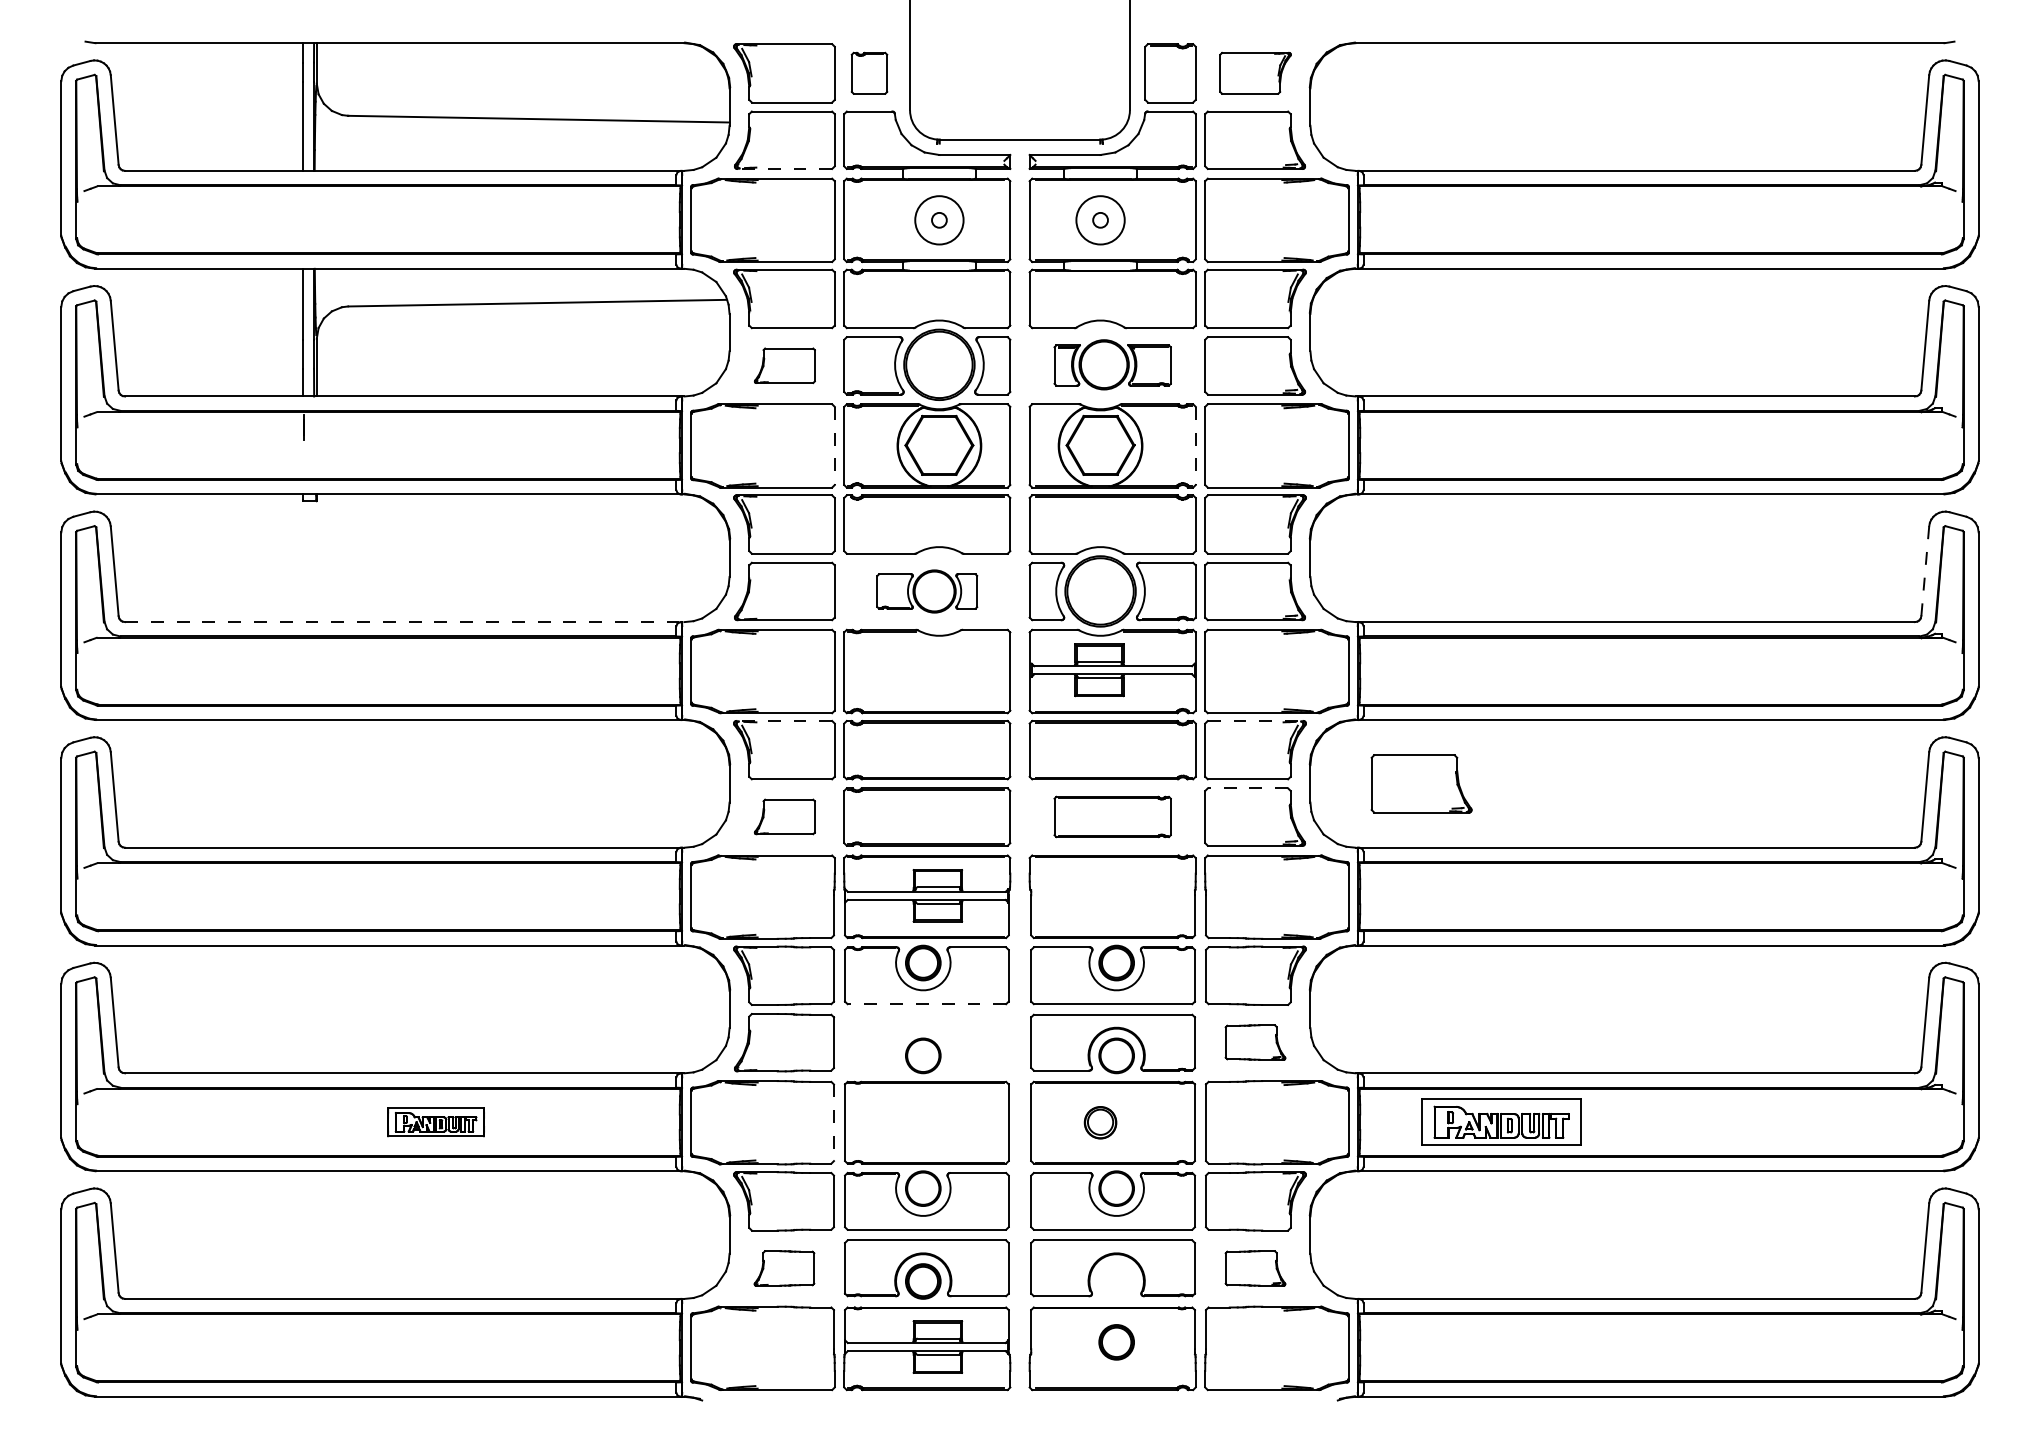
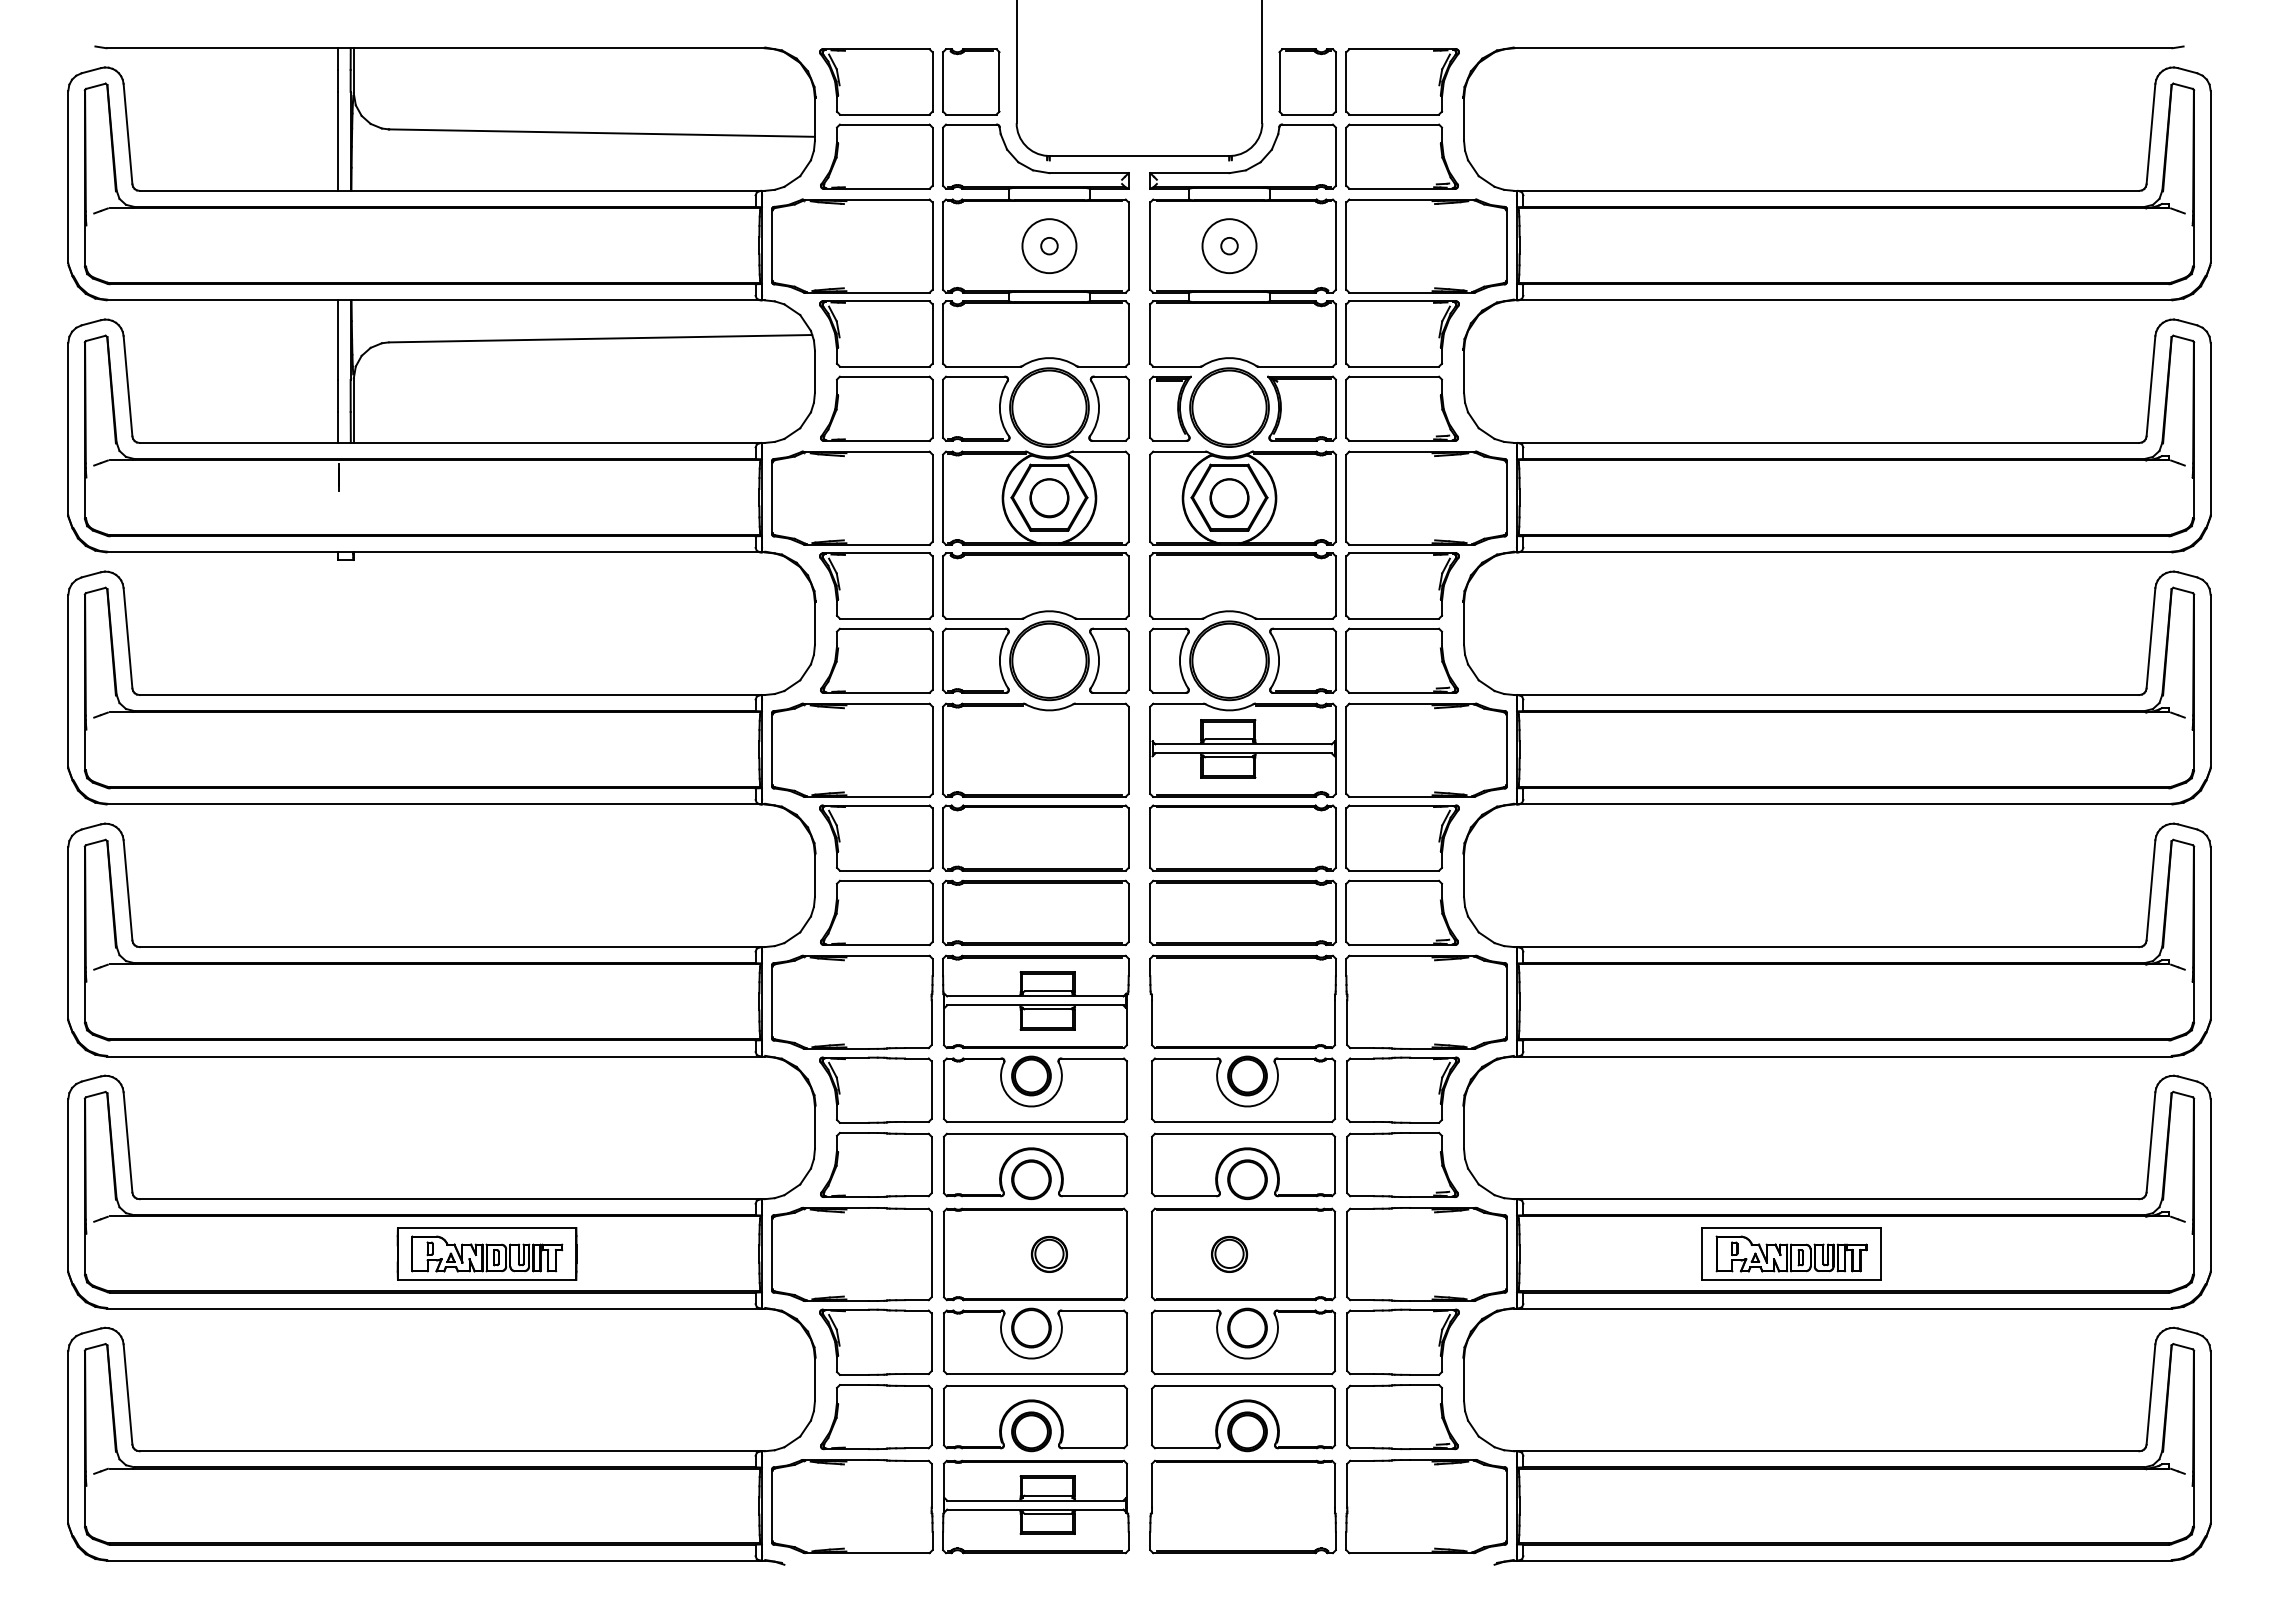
part: (869, 72) -> (971, 81), size x1.43
part: (1255, 72) -> (1402, 81), size x1.43
line: (784, 168) -> (876, 188), dashed -> solid
part: (1112, 364) -> (1242, 407), size x1.43
part: (784, 365) -> (876, 408), size x1.67
line: (834, 446) -> (932, 498), dashed -> solid
circle: (939, 446) -> (1049, 498), added
circle: (1100, 446) -> (1229, 498), added
line: (1195, 446) -> (1335, 498), dashed -> solid
line: (1925, 570) -> (2151, 637), dashed -> solid
part: (926, 591) -> (1035, 660), size x1.67
line: (405, 622) -> (452, 695), dashed -> solid
line: (783, 720) -> (875, 805), dashed -> solid
line: (1256, 720) -> (1403, 805), dashed -> solid
part: (1420, 783) -> (1587, 875), removed
line: (1248, 788) -> (1394, 880), dashed -> solid
part: (784, 816) -> (876, 912), size x1.67
part: (1112, 816) -> (1242, 912), size x1.43
line: (926, 1003) -> (1035, 1121), dashed -> solid
part: (930, 1030) -> (1039, 1151), added
part: (1255, 1042) -> (1402, 1164), size x1.67
part: (435, 1121) -> (486, 1253), size x1.67
part: (938, 1121) -> (1048, 1253), added
part: (1501, 1121) -> (1791, 1253), moved
line: (833, 1122) -> (931, 1254), dashed -> solid
part: (784, 1268) -> (876, 1417), size x1.67
part: (1255, 1268) -> (1402, 1417), size x1.67
part: (1116, 1342) -> (1247, 1431), moved

